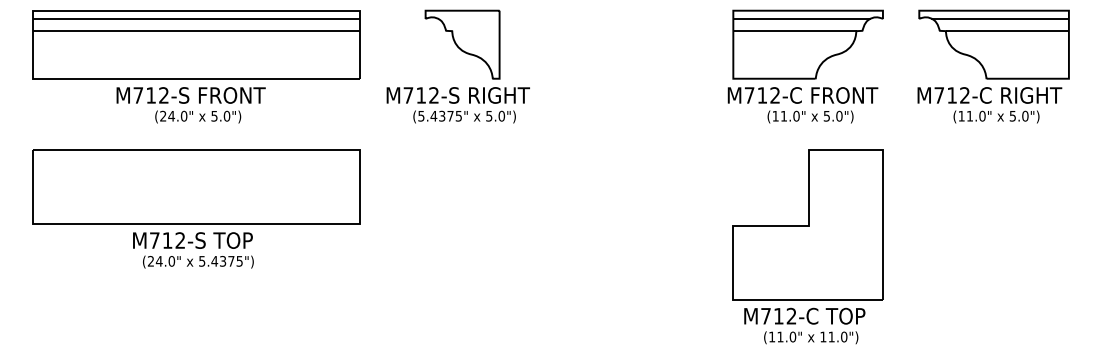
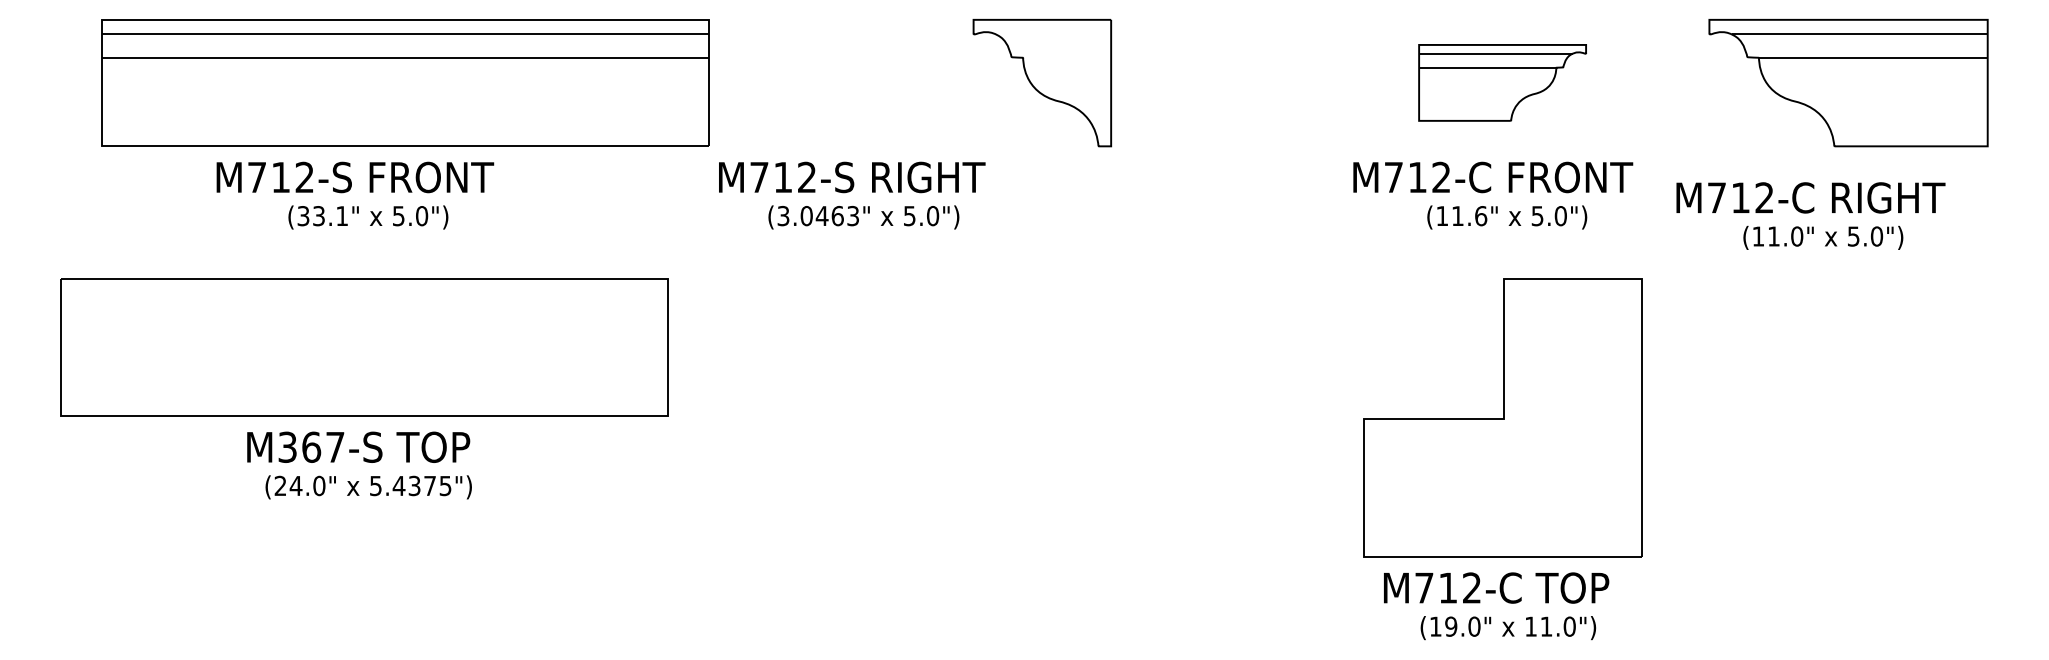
part: (196, 44) -> (406, 82), moved
part: (462, 44) -> (1042, 82), moved
part: (807, 44) -> (1501, 82), size x0.6
text: (989, 105) -> (1810, 216), moved
text: (173, 115) -> (322, 214), (24.0" -> (33.1"
text: (439, 115) -> (817, 214), (5.4375" -> (3.0463"
text: (796, 115) -> (1481, 214), (11.0" -> (11.6"
text: (167, 240) -> (311, 447), M712-S -> M367-S
text: (780, 336) -> (1451, 625), (11.0" -> (19.0"

